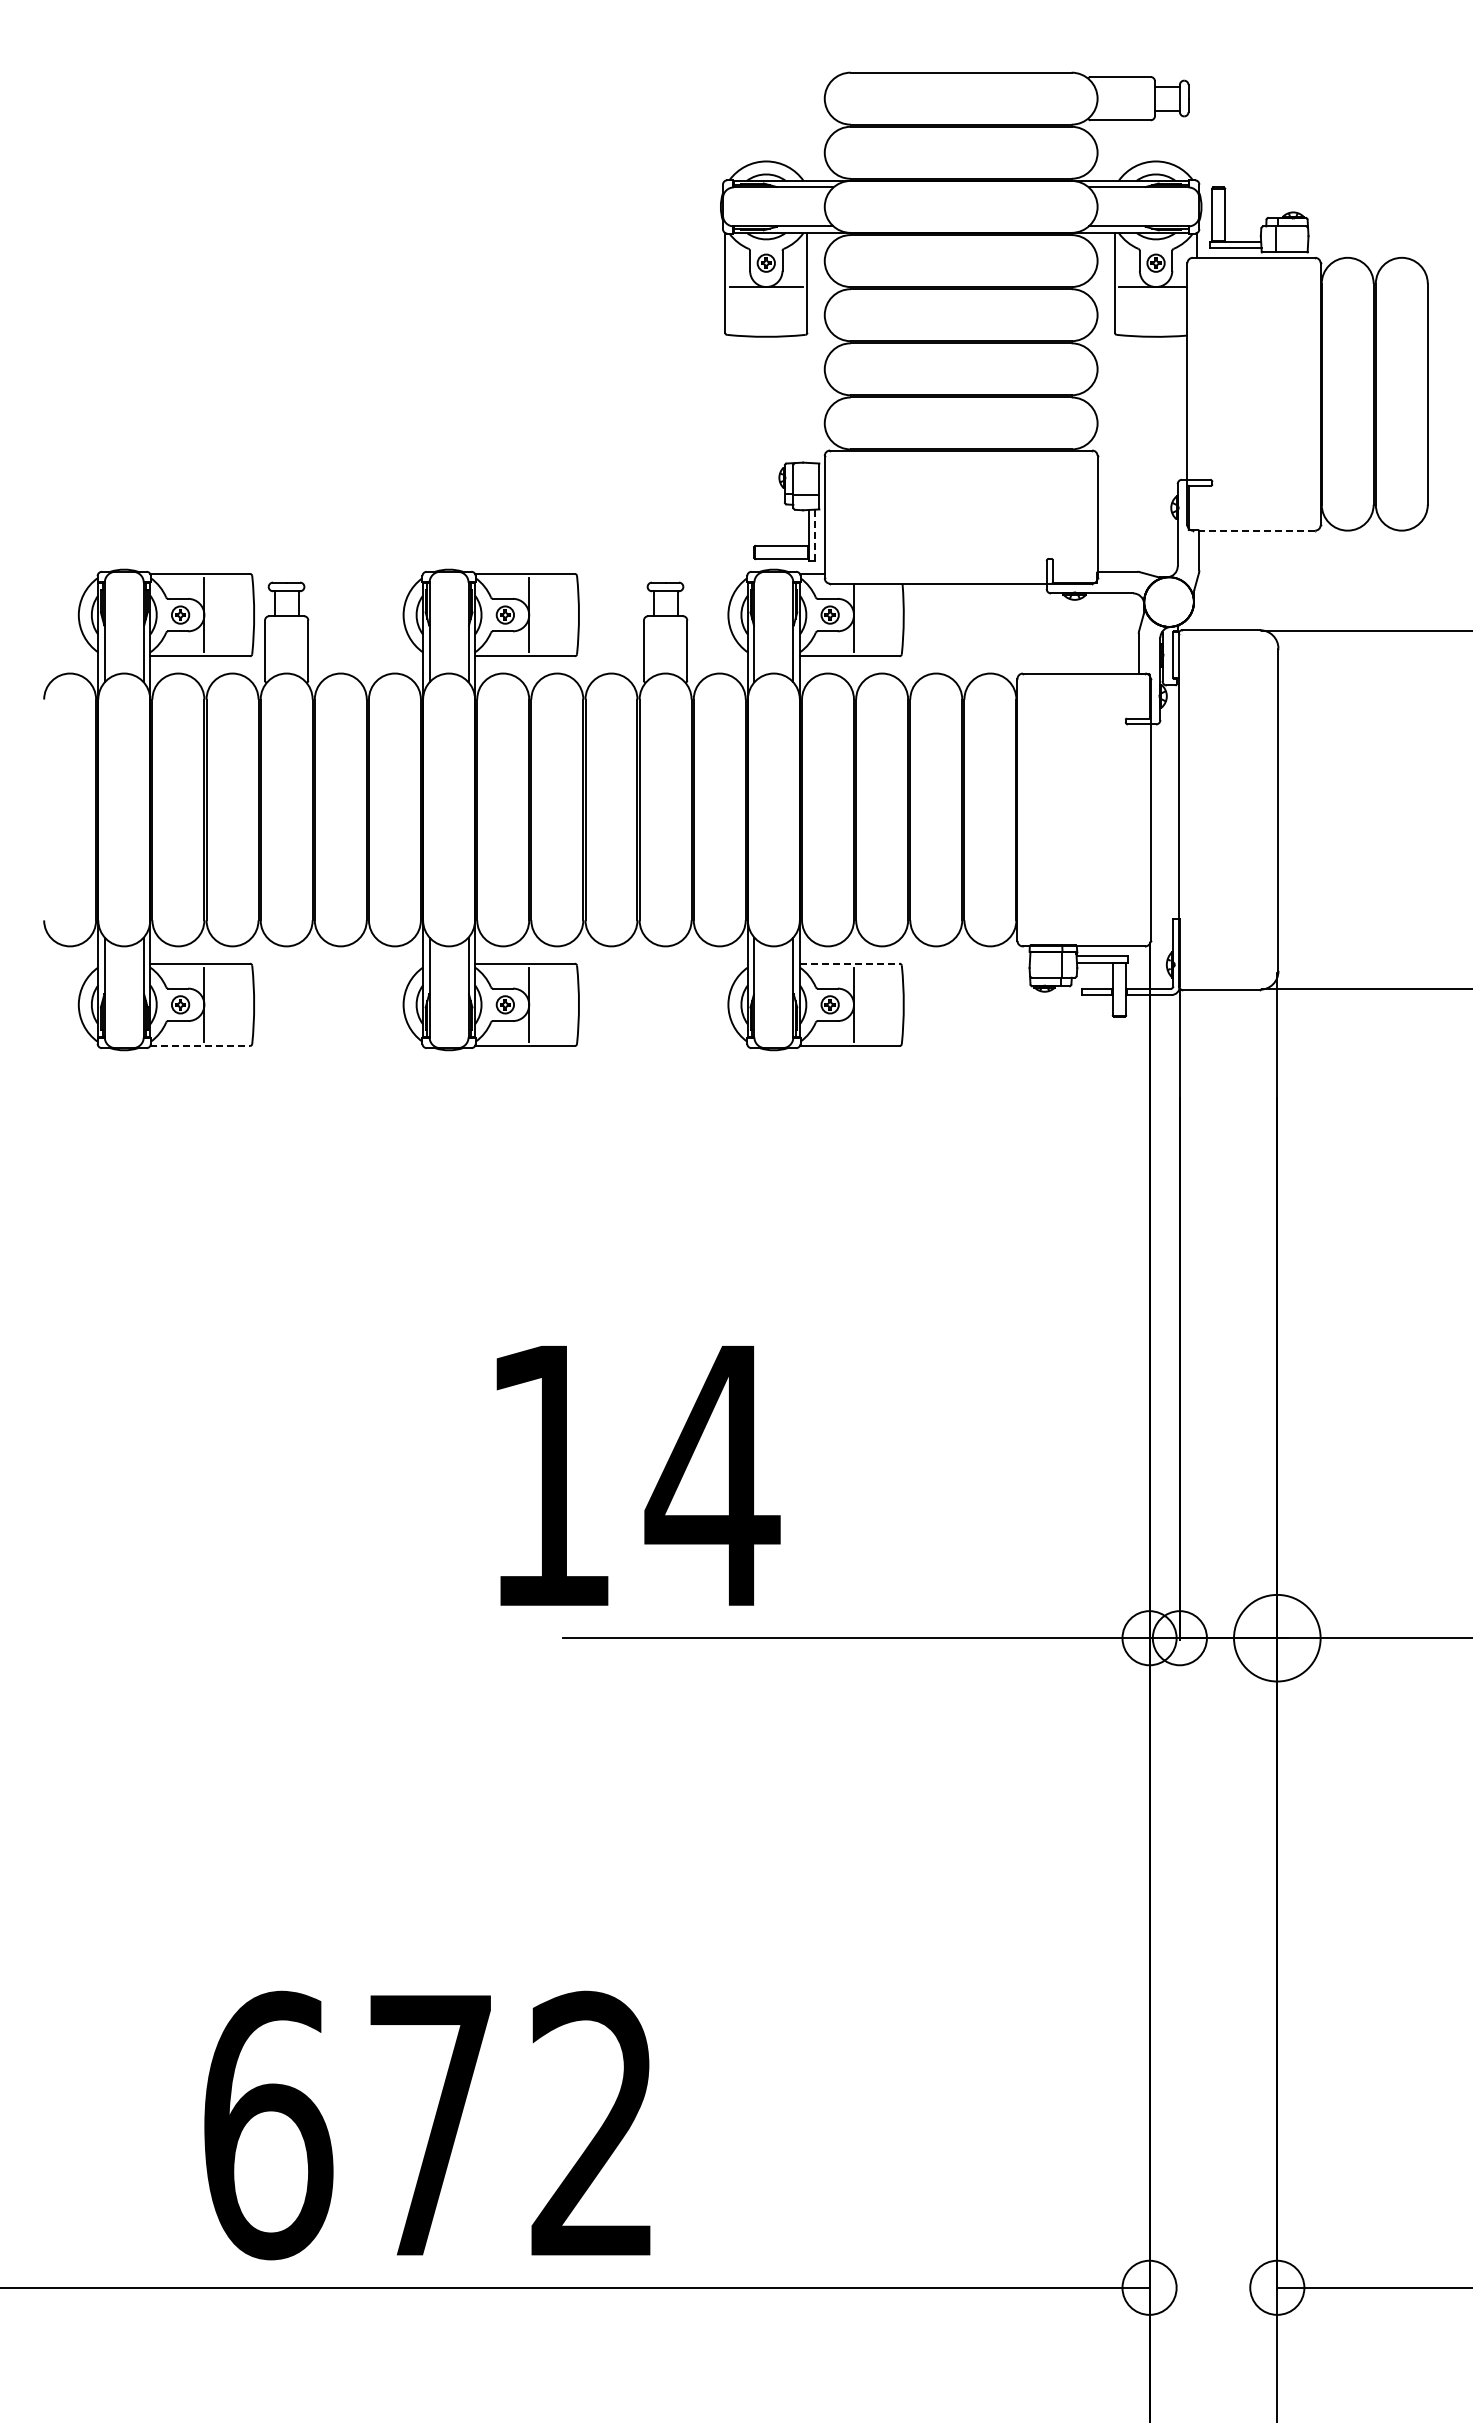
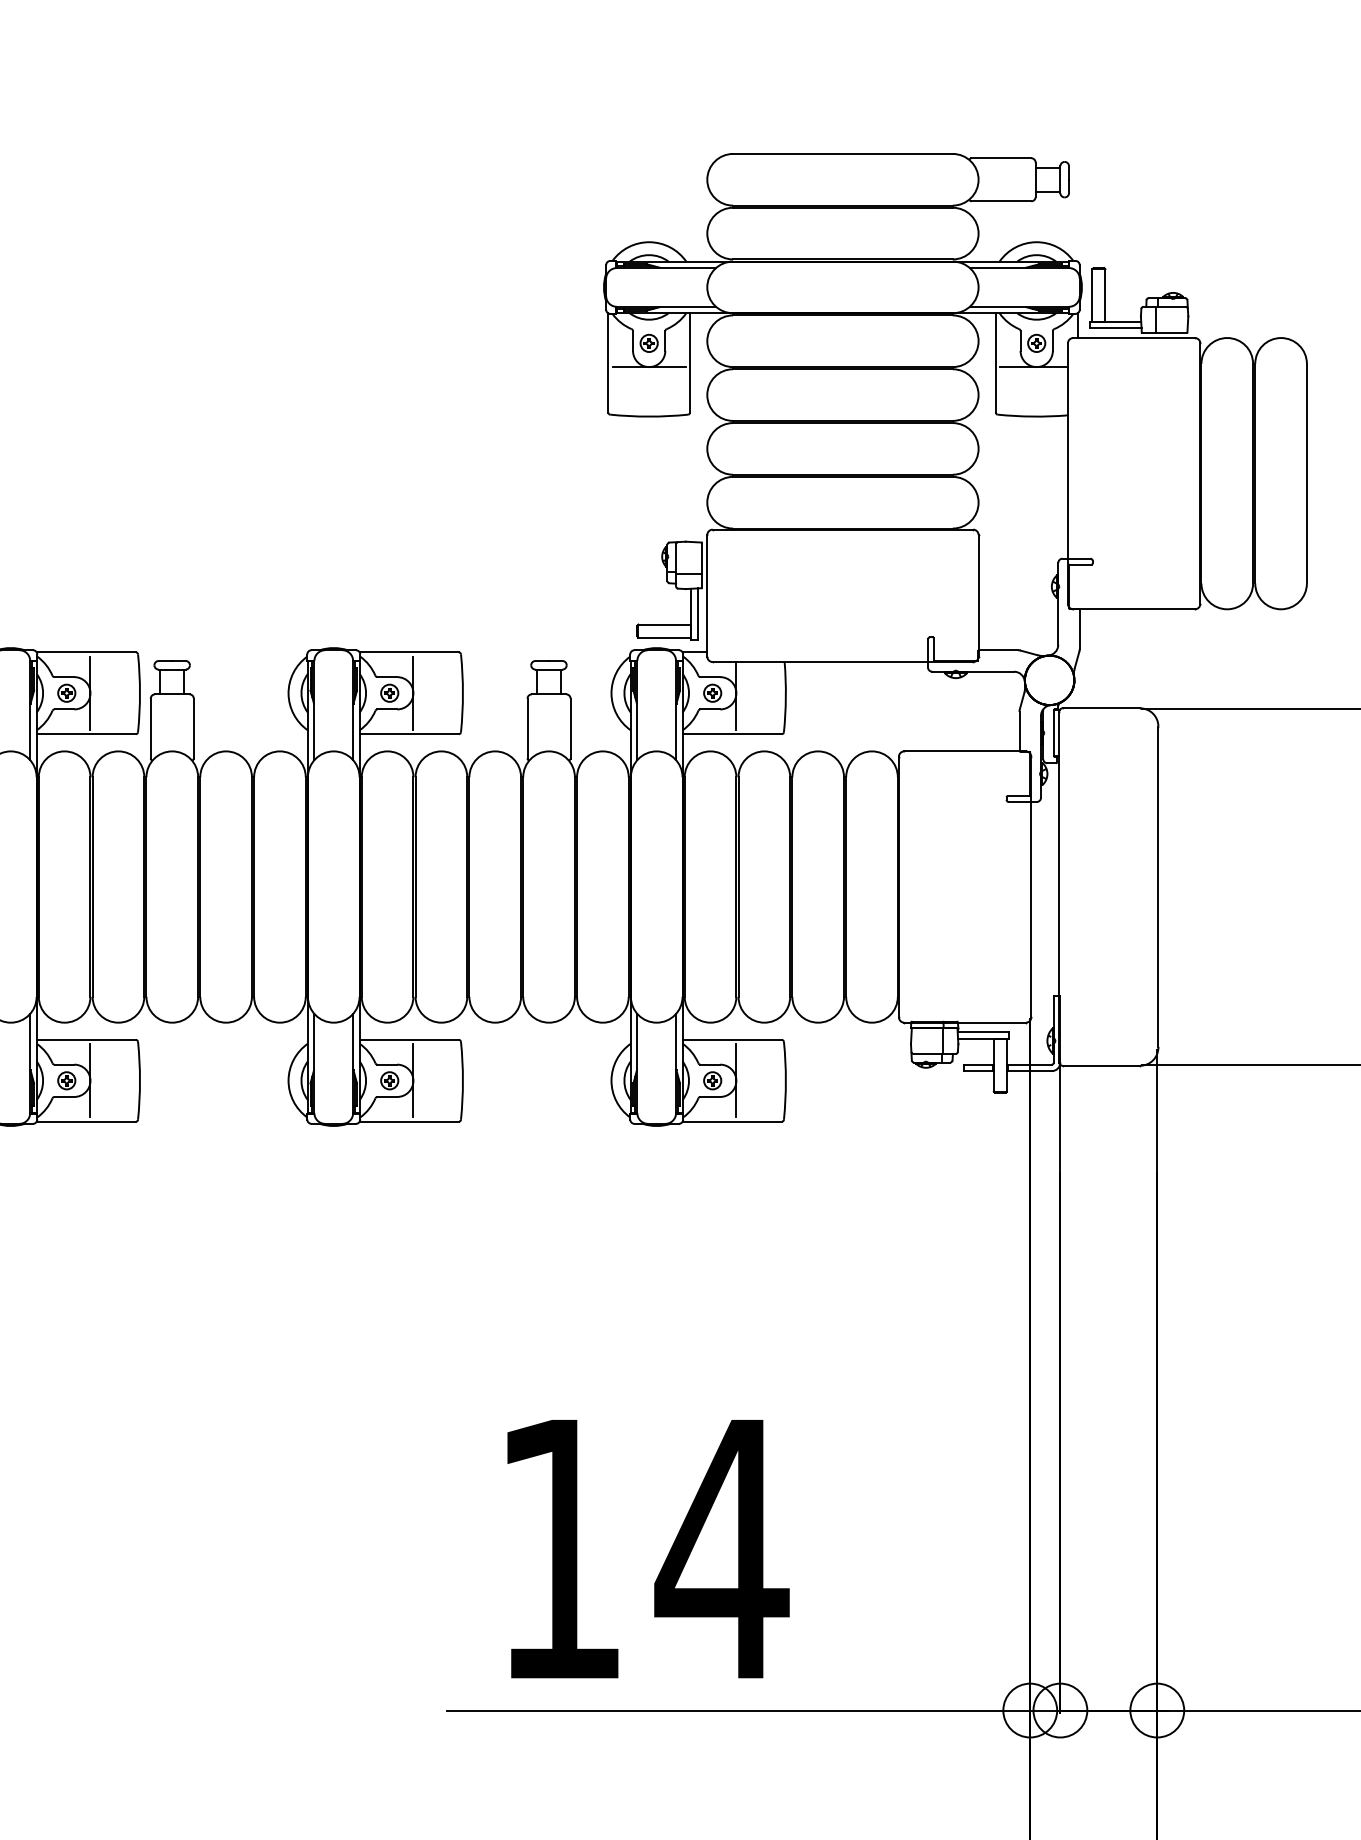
line: (1253, 530) -> (1133, 609), dashed -> solid
line: (815, 535) -> (698, 614), dashed -> solid
line: (849, 963) -> (731, 1039), dashed -> solid
line: (200, 1046) -> (86, 1122), dashed -> solid
text: (638, 1475) -> (648, 1548), moved
circle: (1277, 1638) -> (1157, 1710), size x0.62

